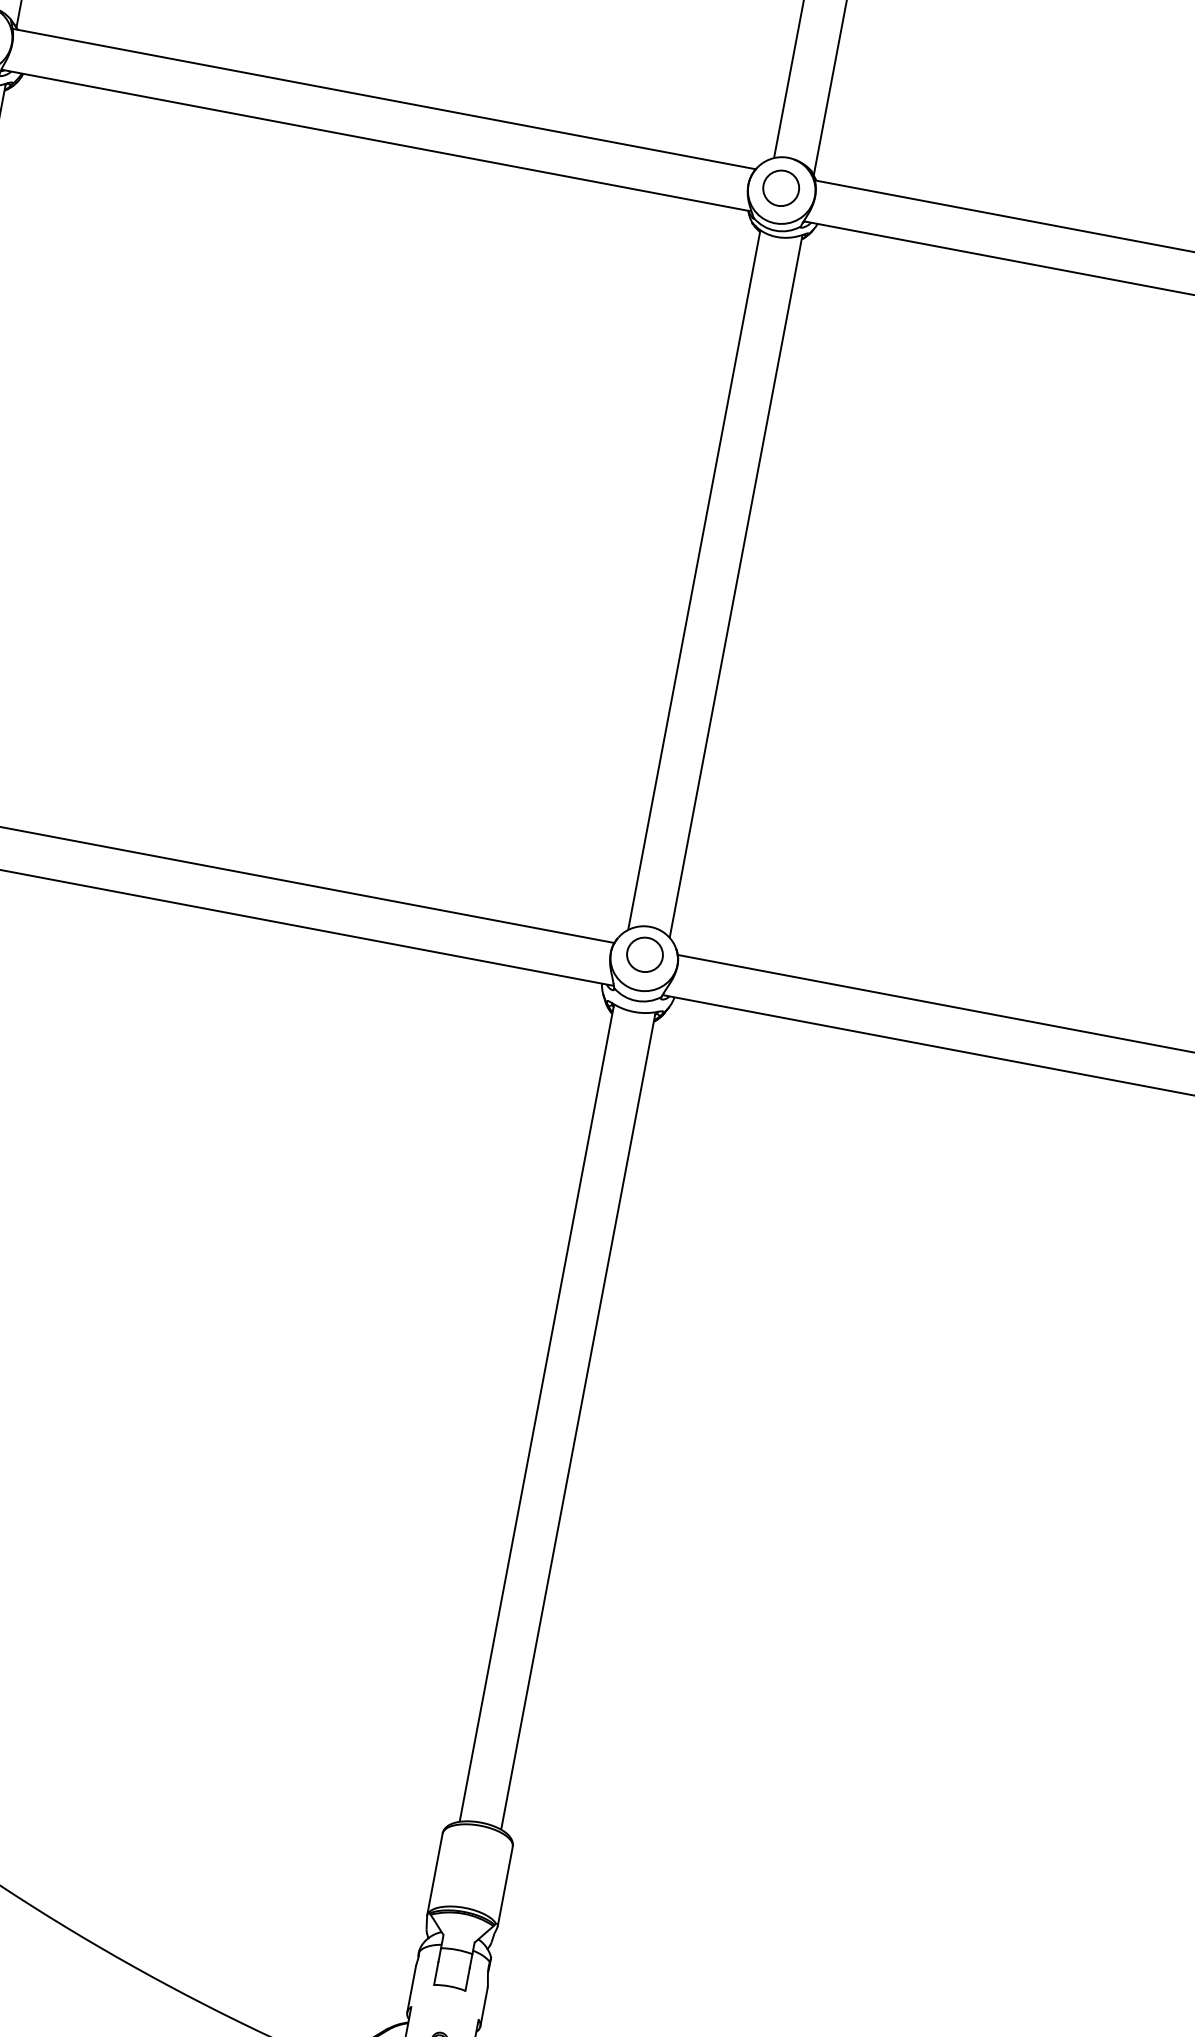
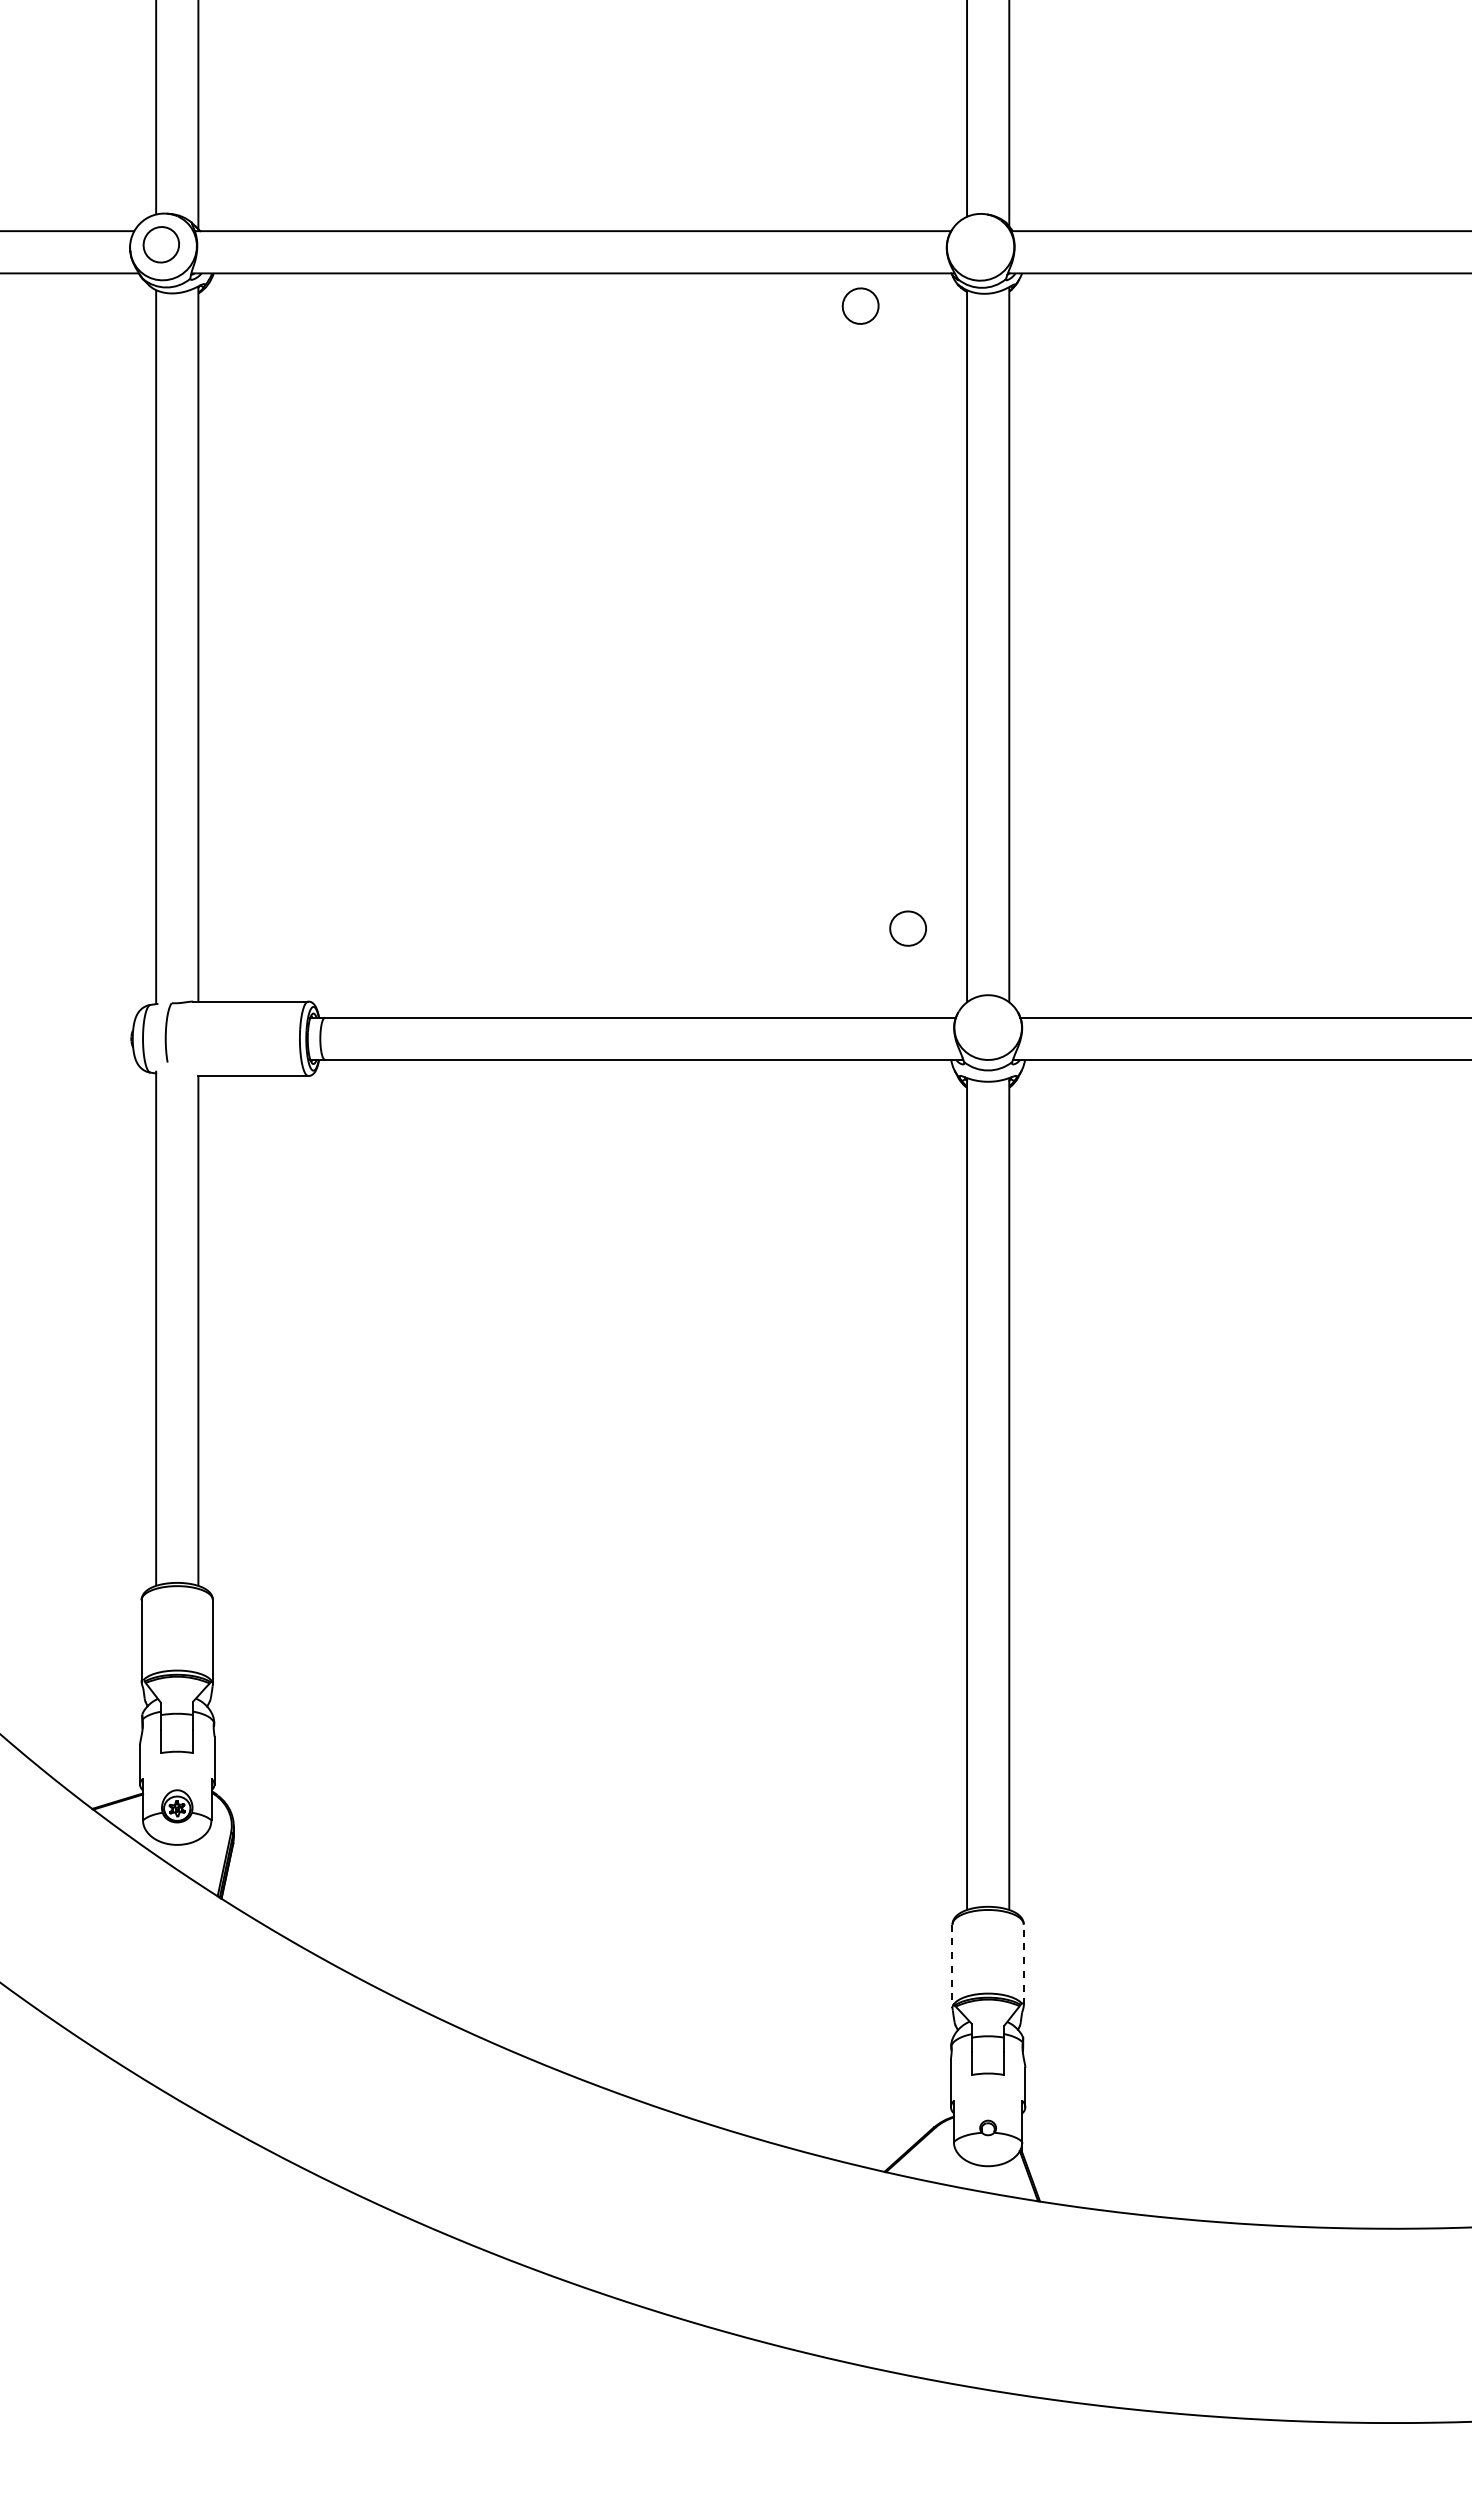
part: (781, 187) -> (860, 305), moved
part: (644, 954) -> (907, 928), moved
line: (434, 1874) -> (952, 1966), solid -> dashed
line: (505, 1885) -> (1023, 1964), solid -> dashed

